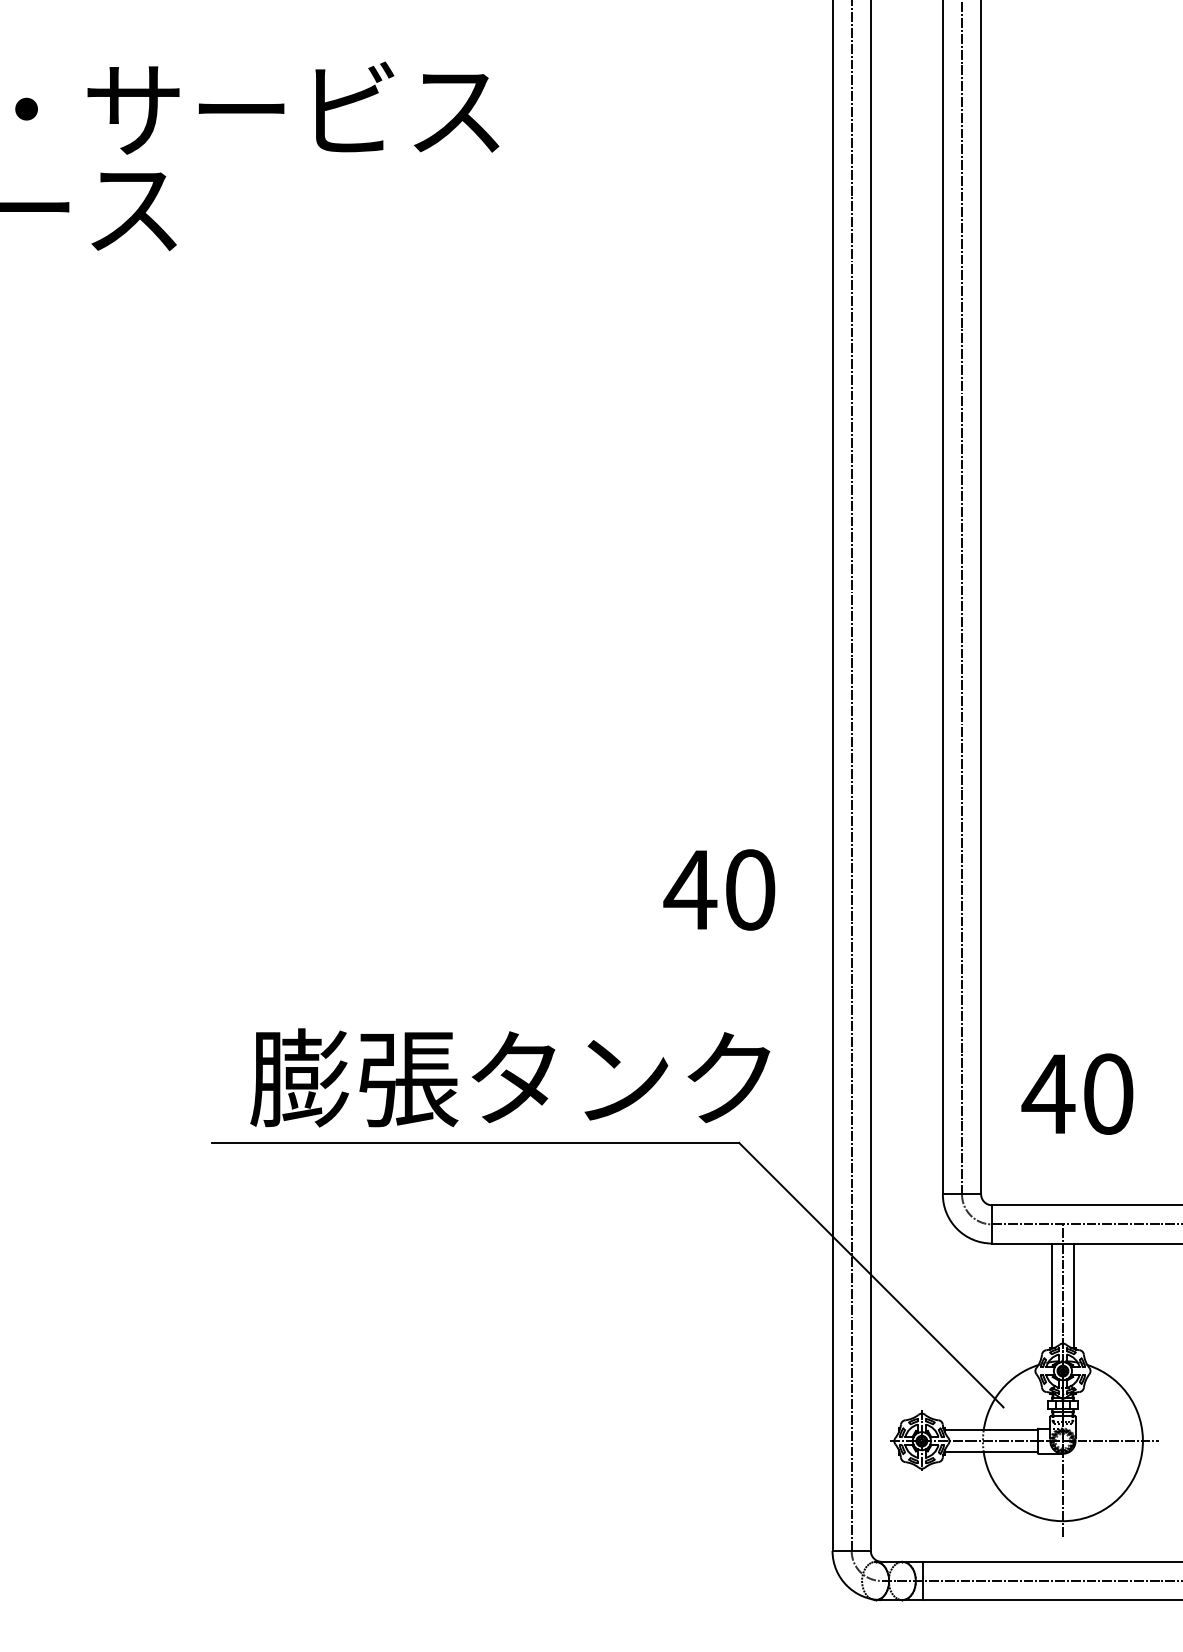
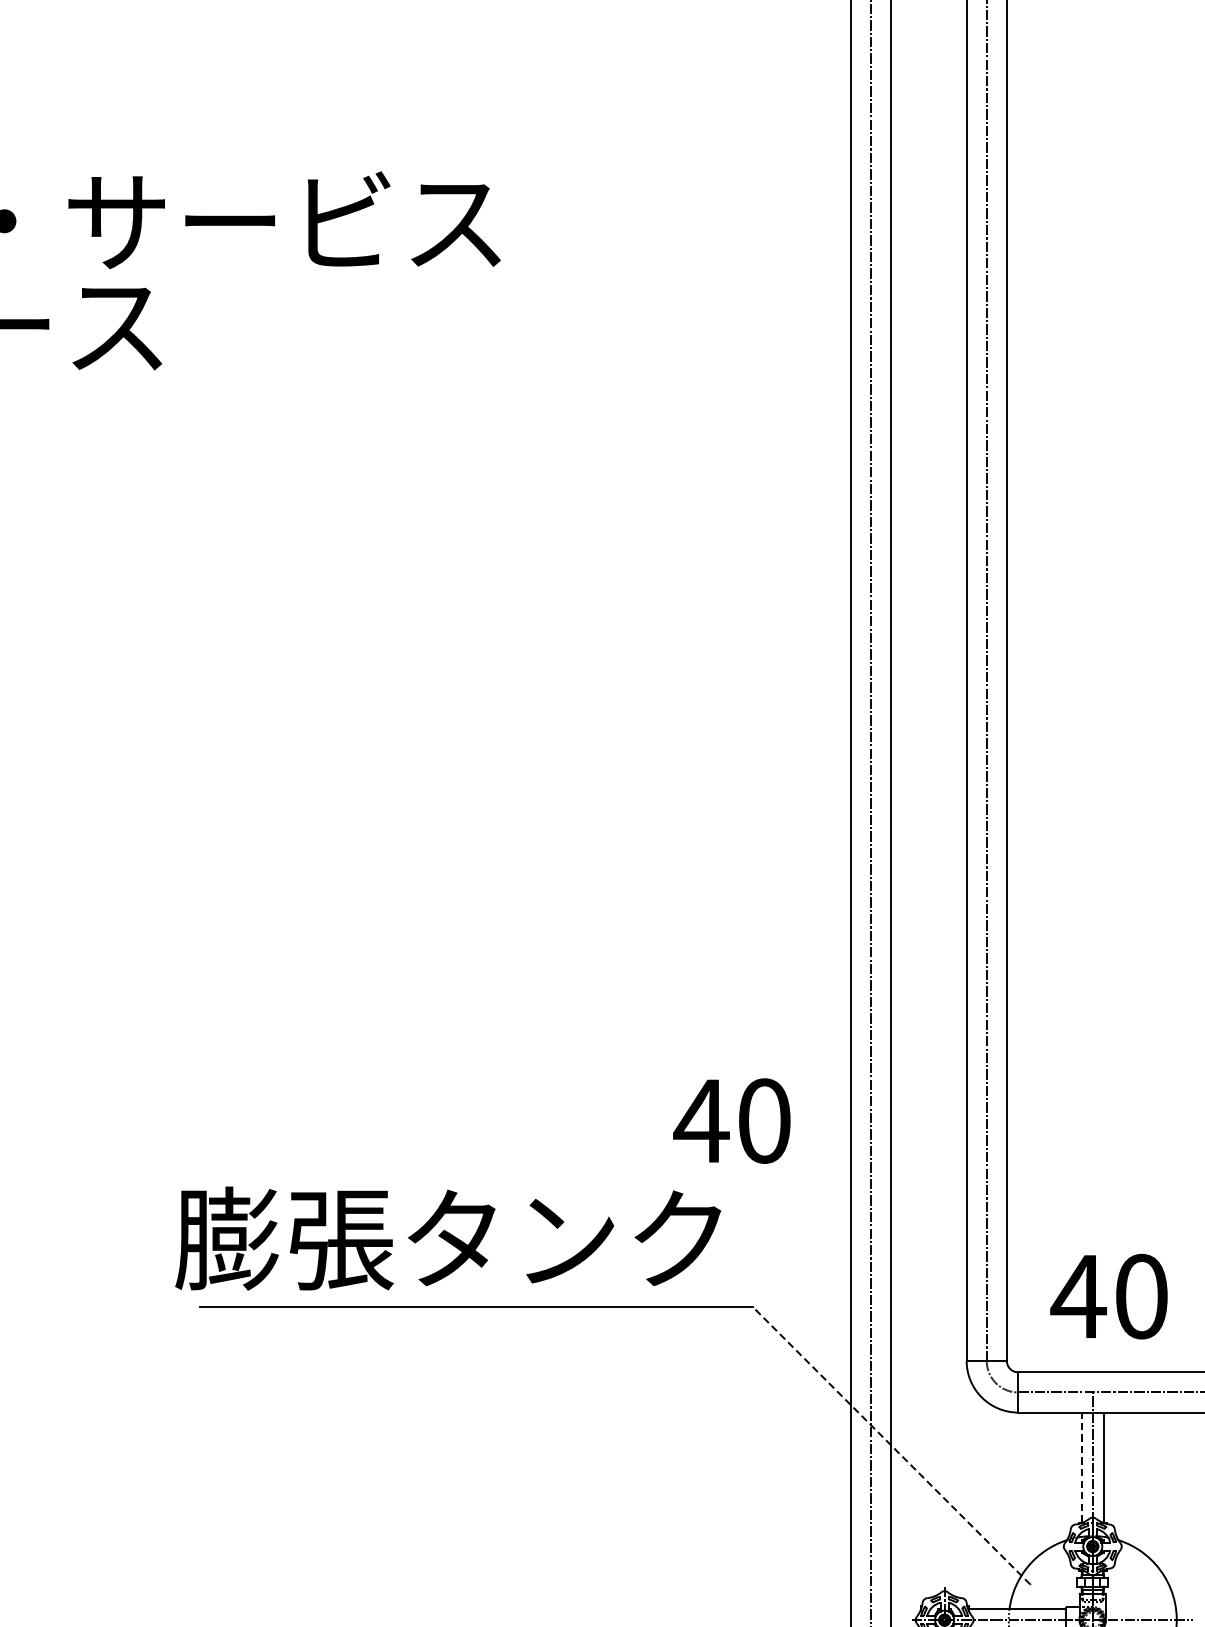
text: (719, 889) -> (732, 1120), moved
text: (510, 1077) -> (448, 1238), moved
text: (1077, 1093) -> (1109, 1295), moved
line: (871, 1275) -> (891, 1446), solid -> dashed
line: (1052, 1295) -> (1081, 1467), solid -> dashed

